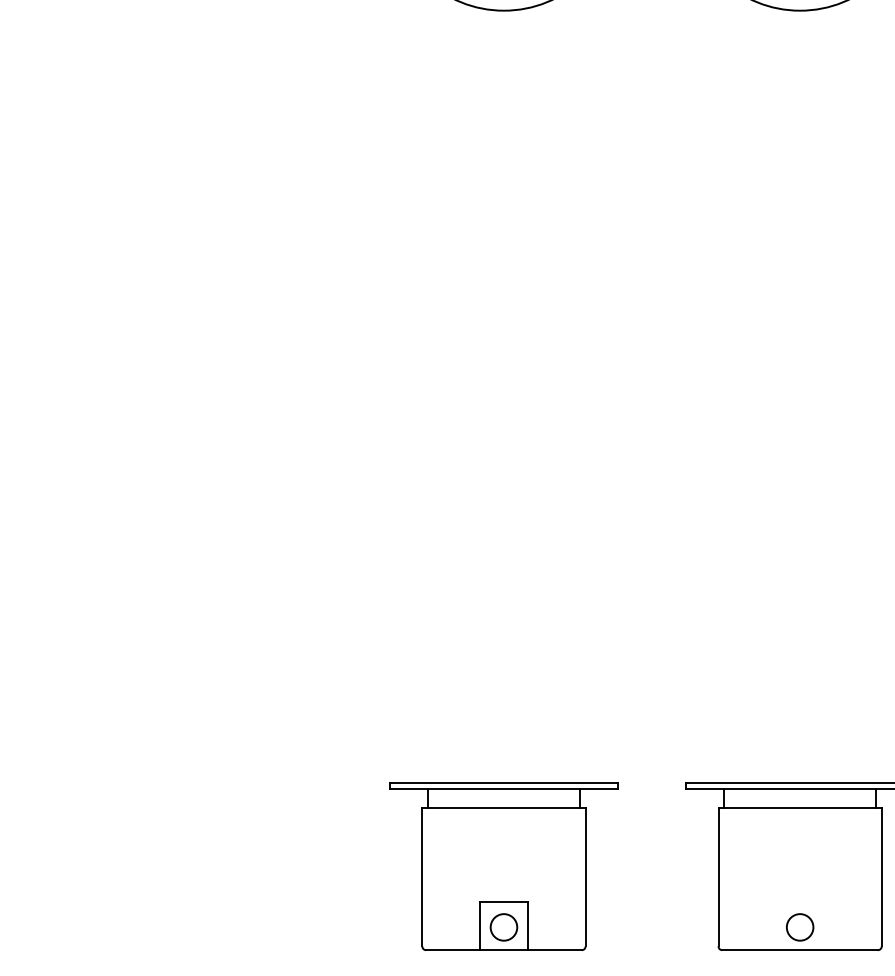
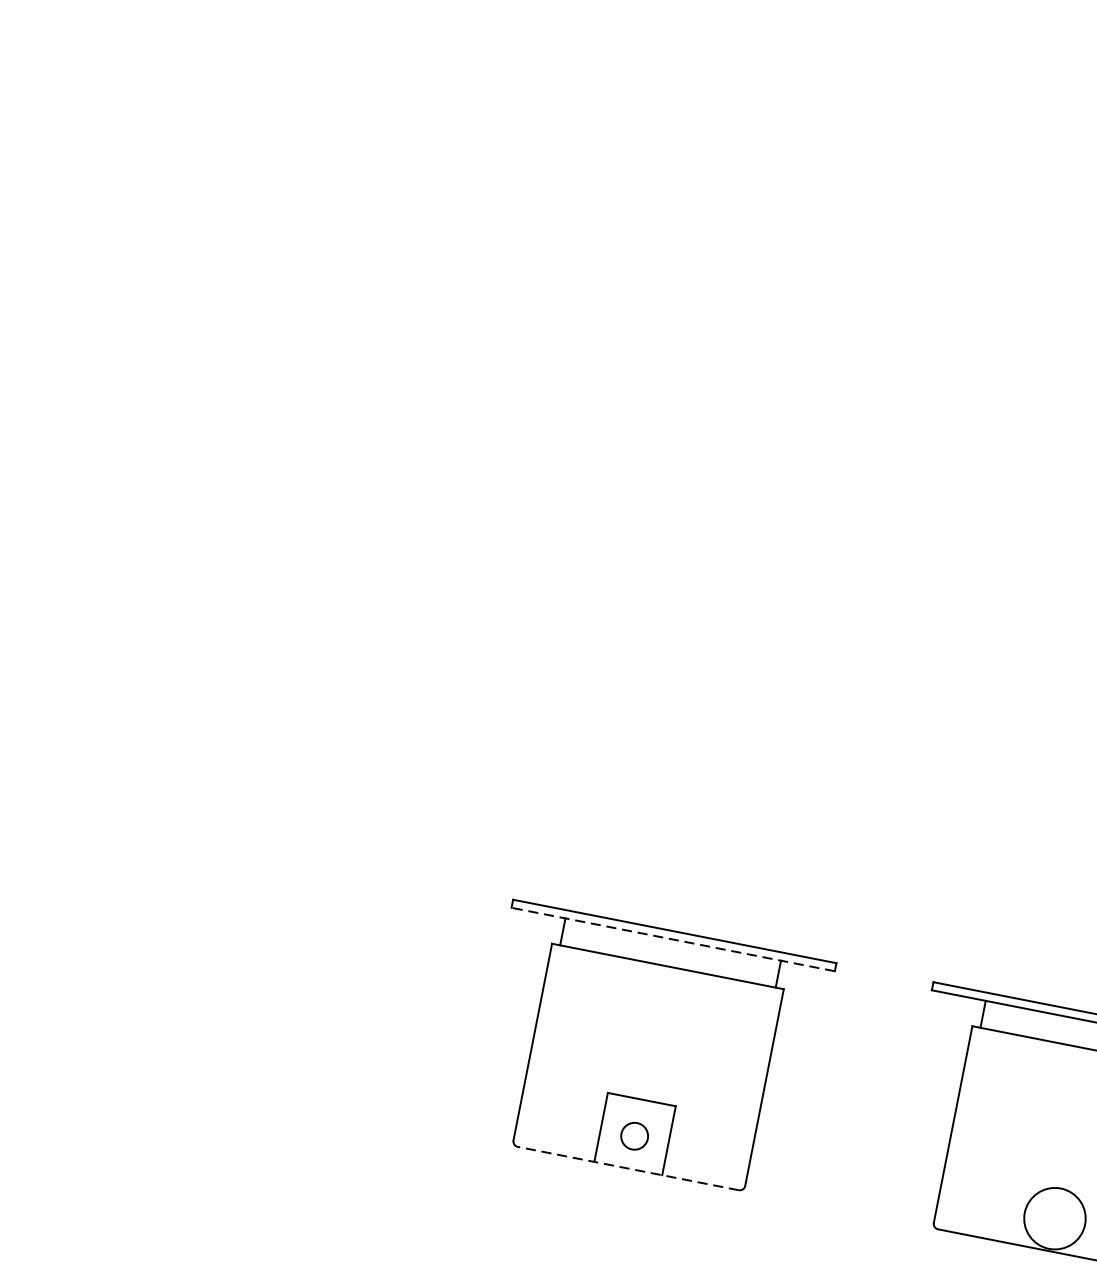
line: (503, 788) -> (672, 938), solid -> dashed
circle: (503, 927) -> (633, 1136), size x0.7
circle: (799, 927) -> (1054, 1218), size x1.6
line: (503, 950) -> (627, 1168), solid -> dashed

